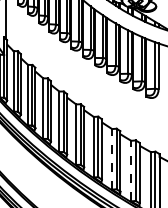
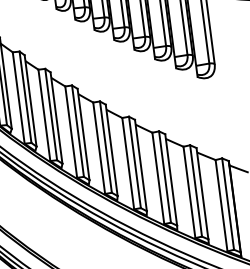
line: (112, 158) -> (158, 177), dashed -> solid
line: (131, 170) -> (189, 191), dashed -> solid

